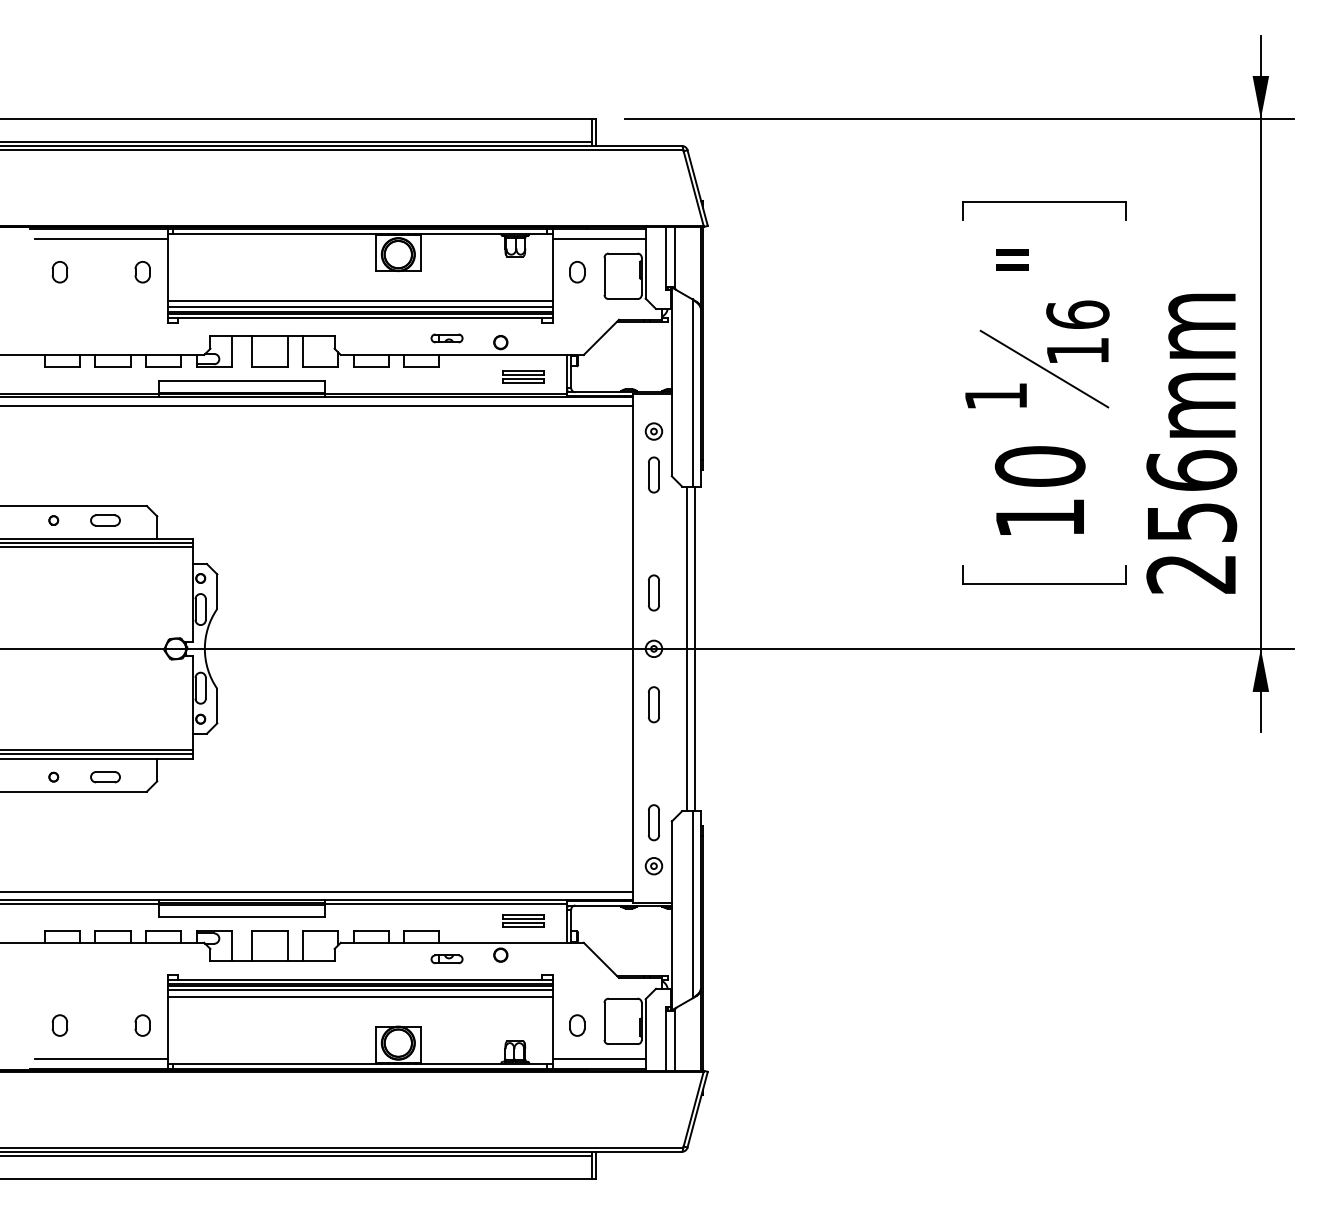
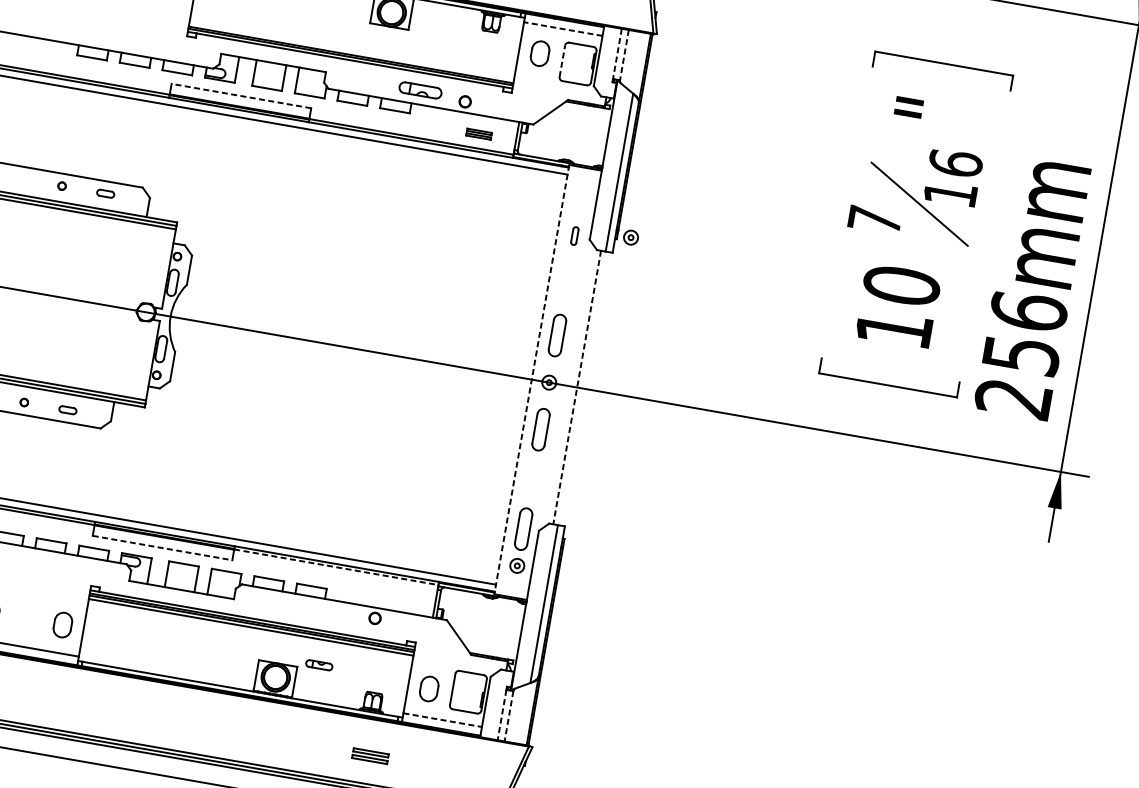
line: (599, 239) -> (563, 29), solid -> dashed
line: (666, 256) -> (617, 53), solid -> dashed
line: (674, 256) -> (624, 54), solid -> dashed
part: (577, 272) -> (540, 54), size x1.4
line: (604, 276) -> (562, 61), solid -> dashed
line: (359, 301) -> (352, 46), removed
line: (359, 307) -> (351, 51), removed
part: (446, 338) -> (420, 90), size x1.6
part: (523, 376) -> (479, 133), size x0.7
line: (242, 380) -> (241, 95), solid -> dashed
text: (995, 396) -> (874, 220), 1 -> 7
part: (653, 431) -> (630, 237), moved
part: (653, 474) -> (574, 235), size x0.6
part: (105, 520) -> (105, 193), size x0.7
part: (653, 592) -> (557, 335), size x1.4
line: (633, 648) -> (532, 379), solid -> dashed
line: (695, 648) -> (584, 388), removed
line: (687, 649) -> (577, 388), solid -> dashed
part: (653, 704) -> (540, 429), size x1.4
part: (105, 777) -> (67, 410), size x0.7
part: (653, 822) -> (523, 528), size x1.4
line: (446, 904) -> (336, 567), solid -> dashed
line: (242, 916) -> (162, 547), solid -> dashed
part: (523, 920) -> (370, 756), moved
part: (446, 959) -> (318, 665), moved
line: (359, 996) -> (249, 632), removed
part: (142, 1025) -> (62, 624), size x1.4
part: (577, 1025) -> (429, 688), size x1.4
line: (666, 1040) -> (502, 714), solid -> dashed
line: (674, 1040) -> (508, 715), solid -> dashed
line: (599, 1058) -> (443, 720), solid -> dashed

